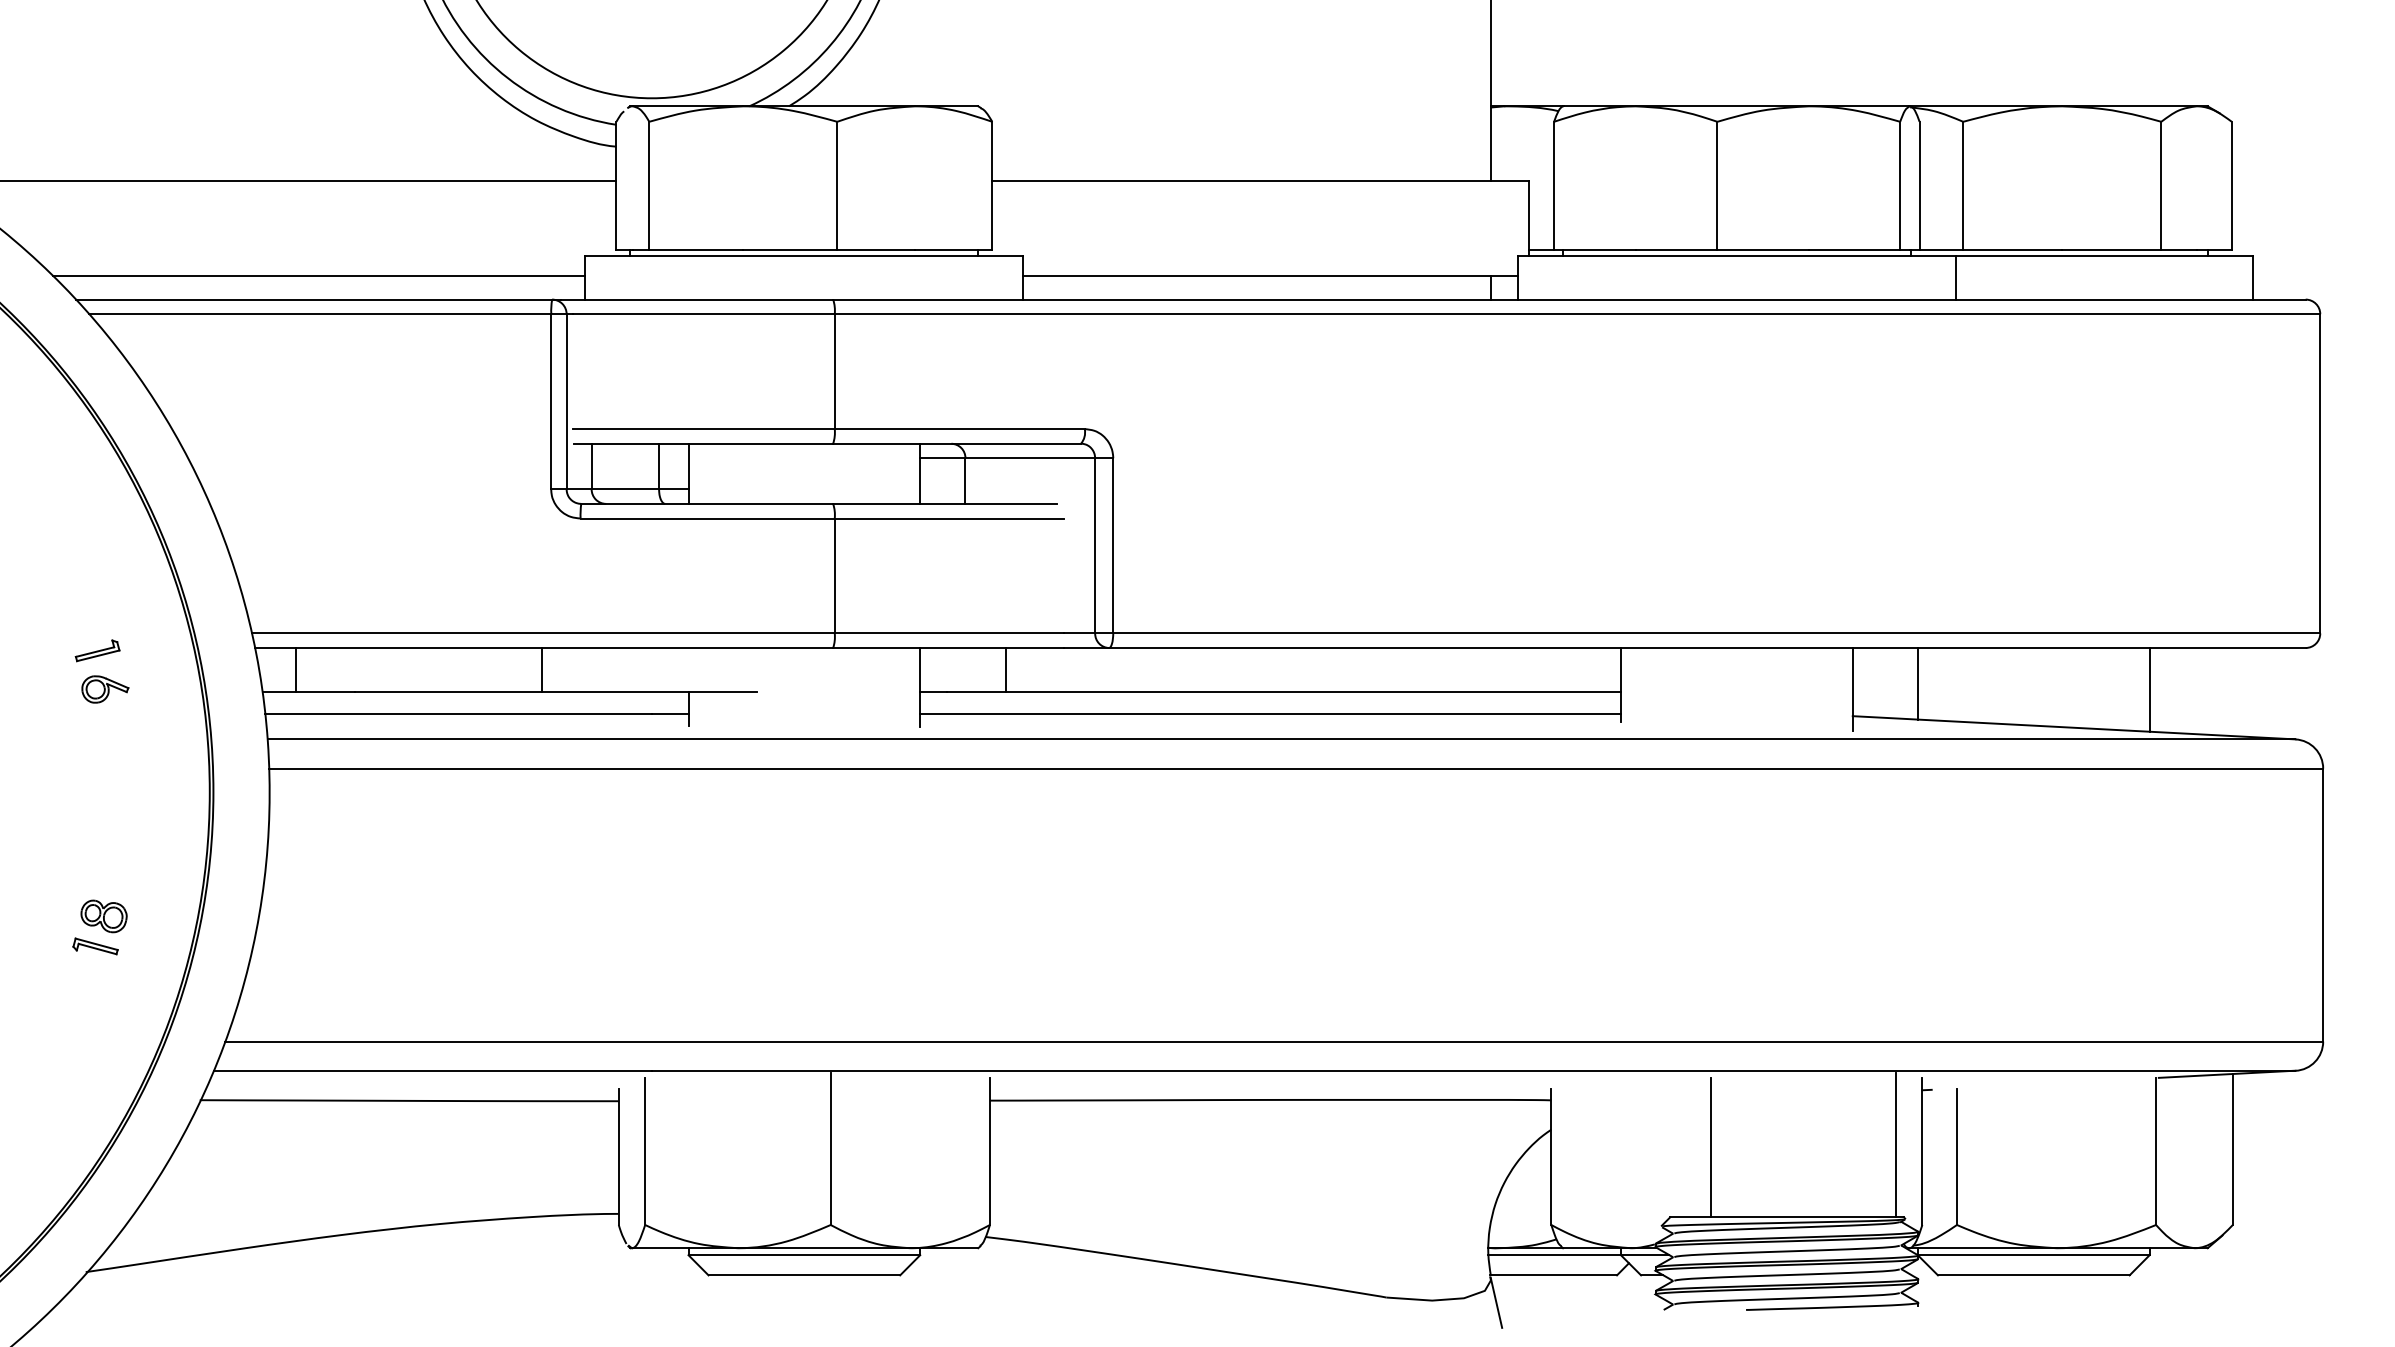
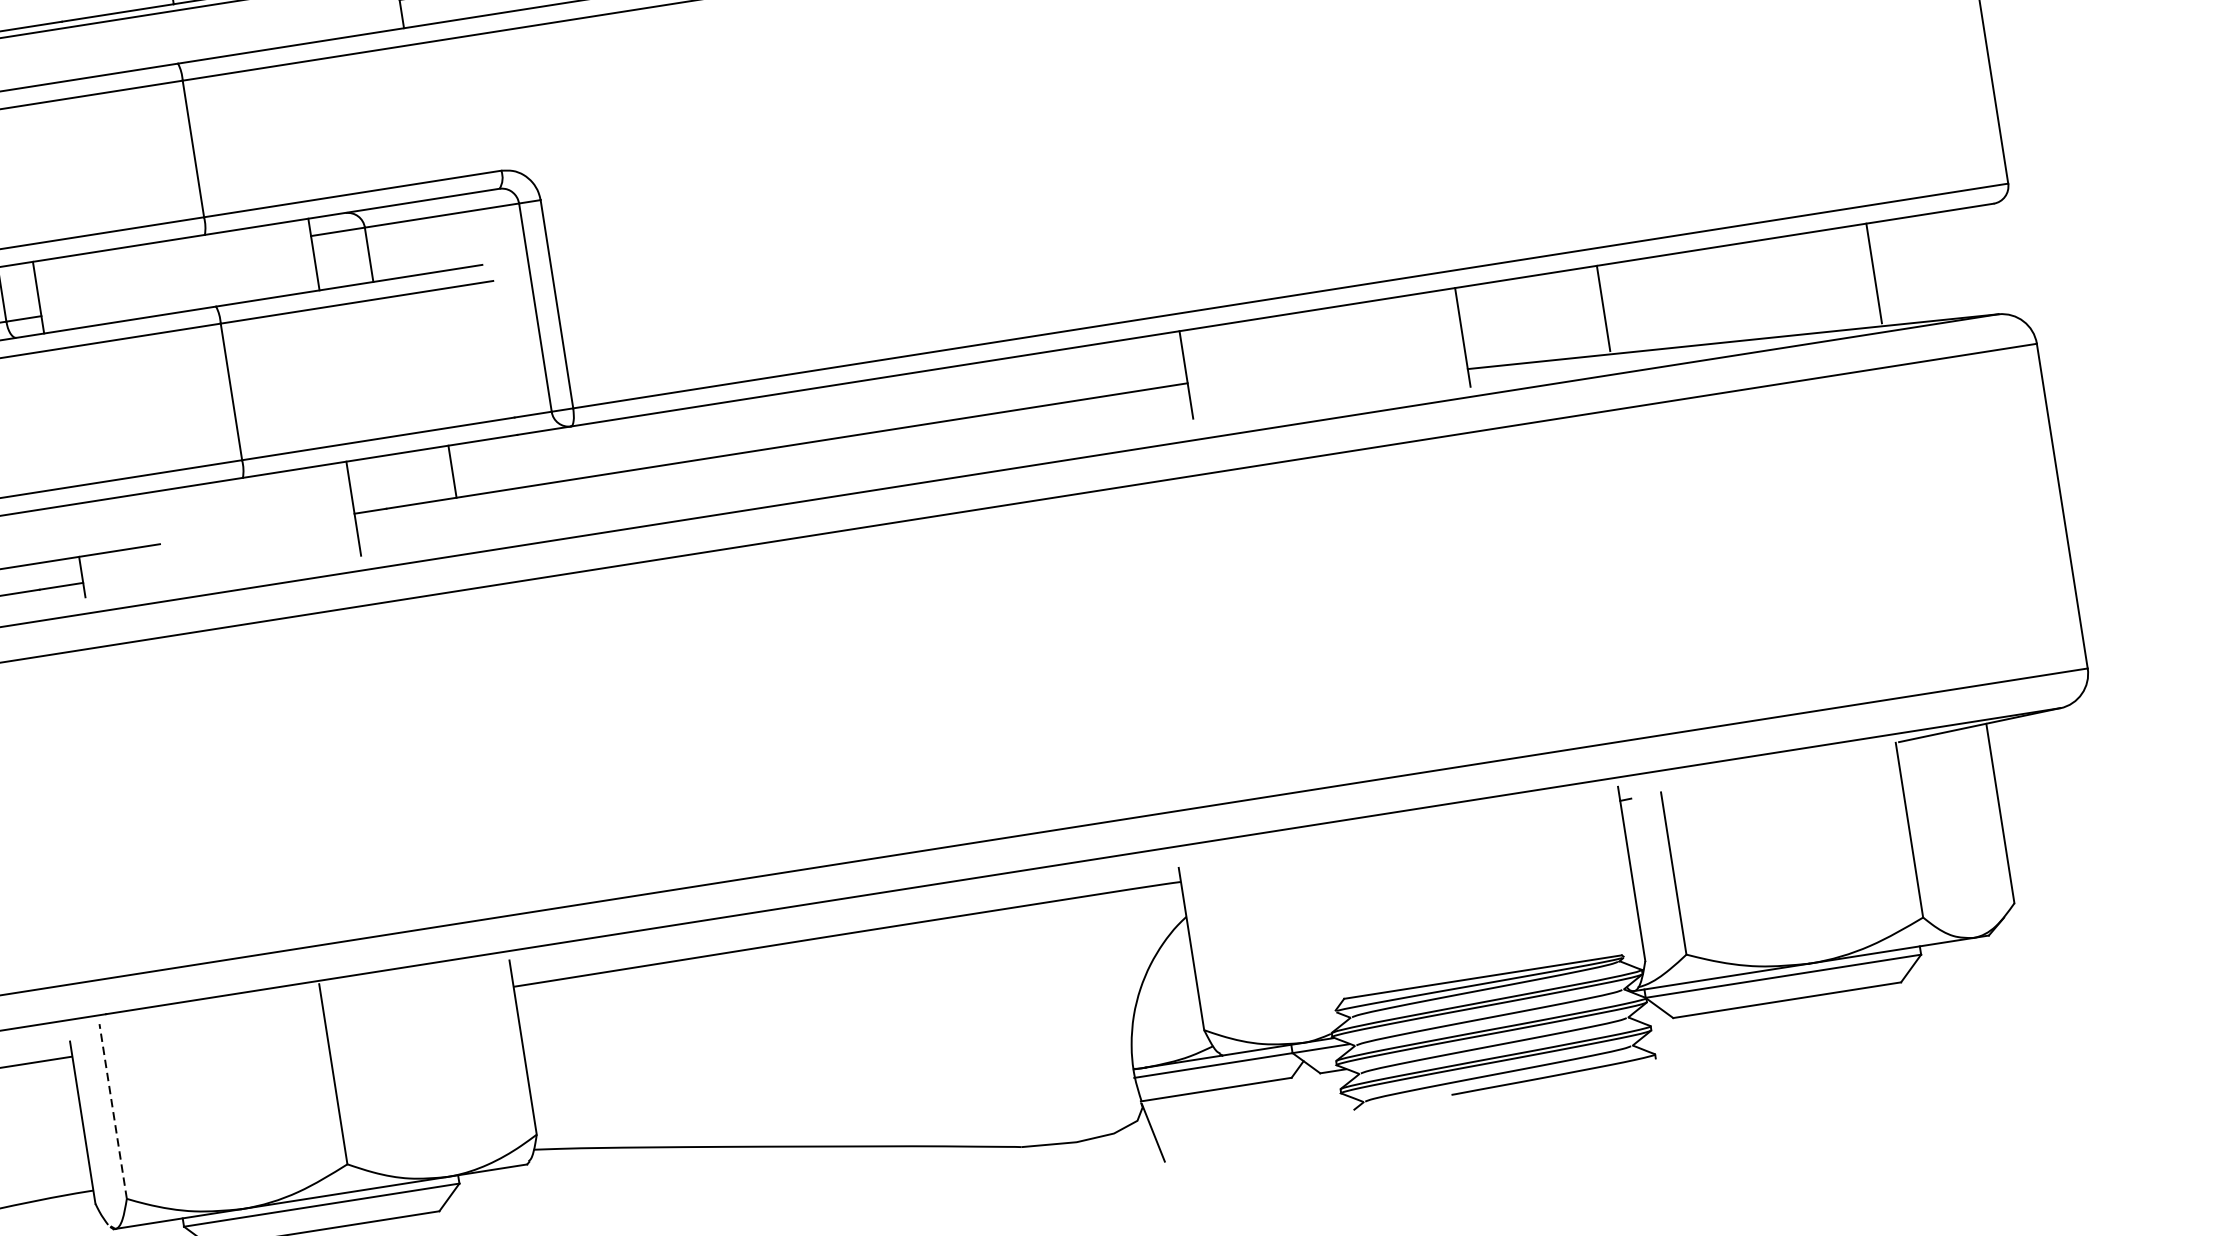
line: (1917, 683) -> (1602, 308), moved
line: (2149, 689) -> (1873, 273), moved
line: (1270, 713) -> (775, 474), removed
line: (1896, 1145) -> (1599, 871), removed
line: (1710, 1147) -> (1378, 908), removed
line: (645, 1151) -> (113, 1111), solid -> dashed

